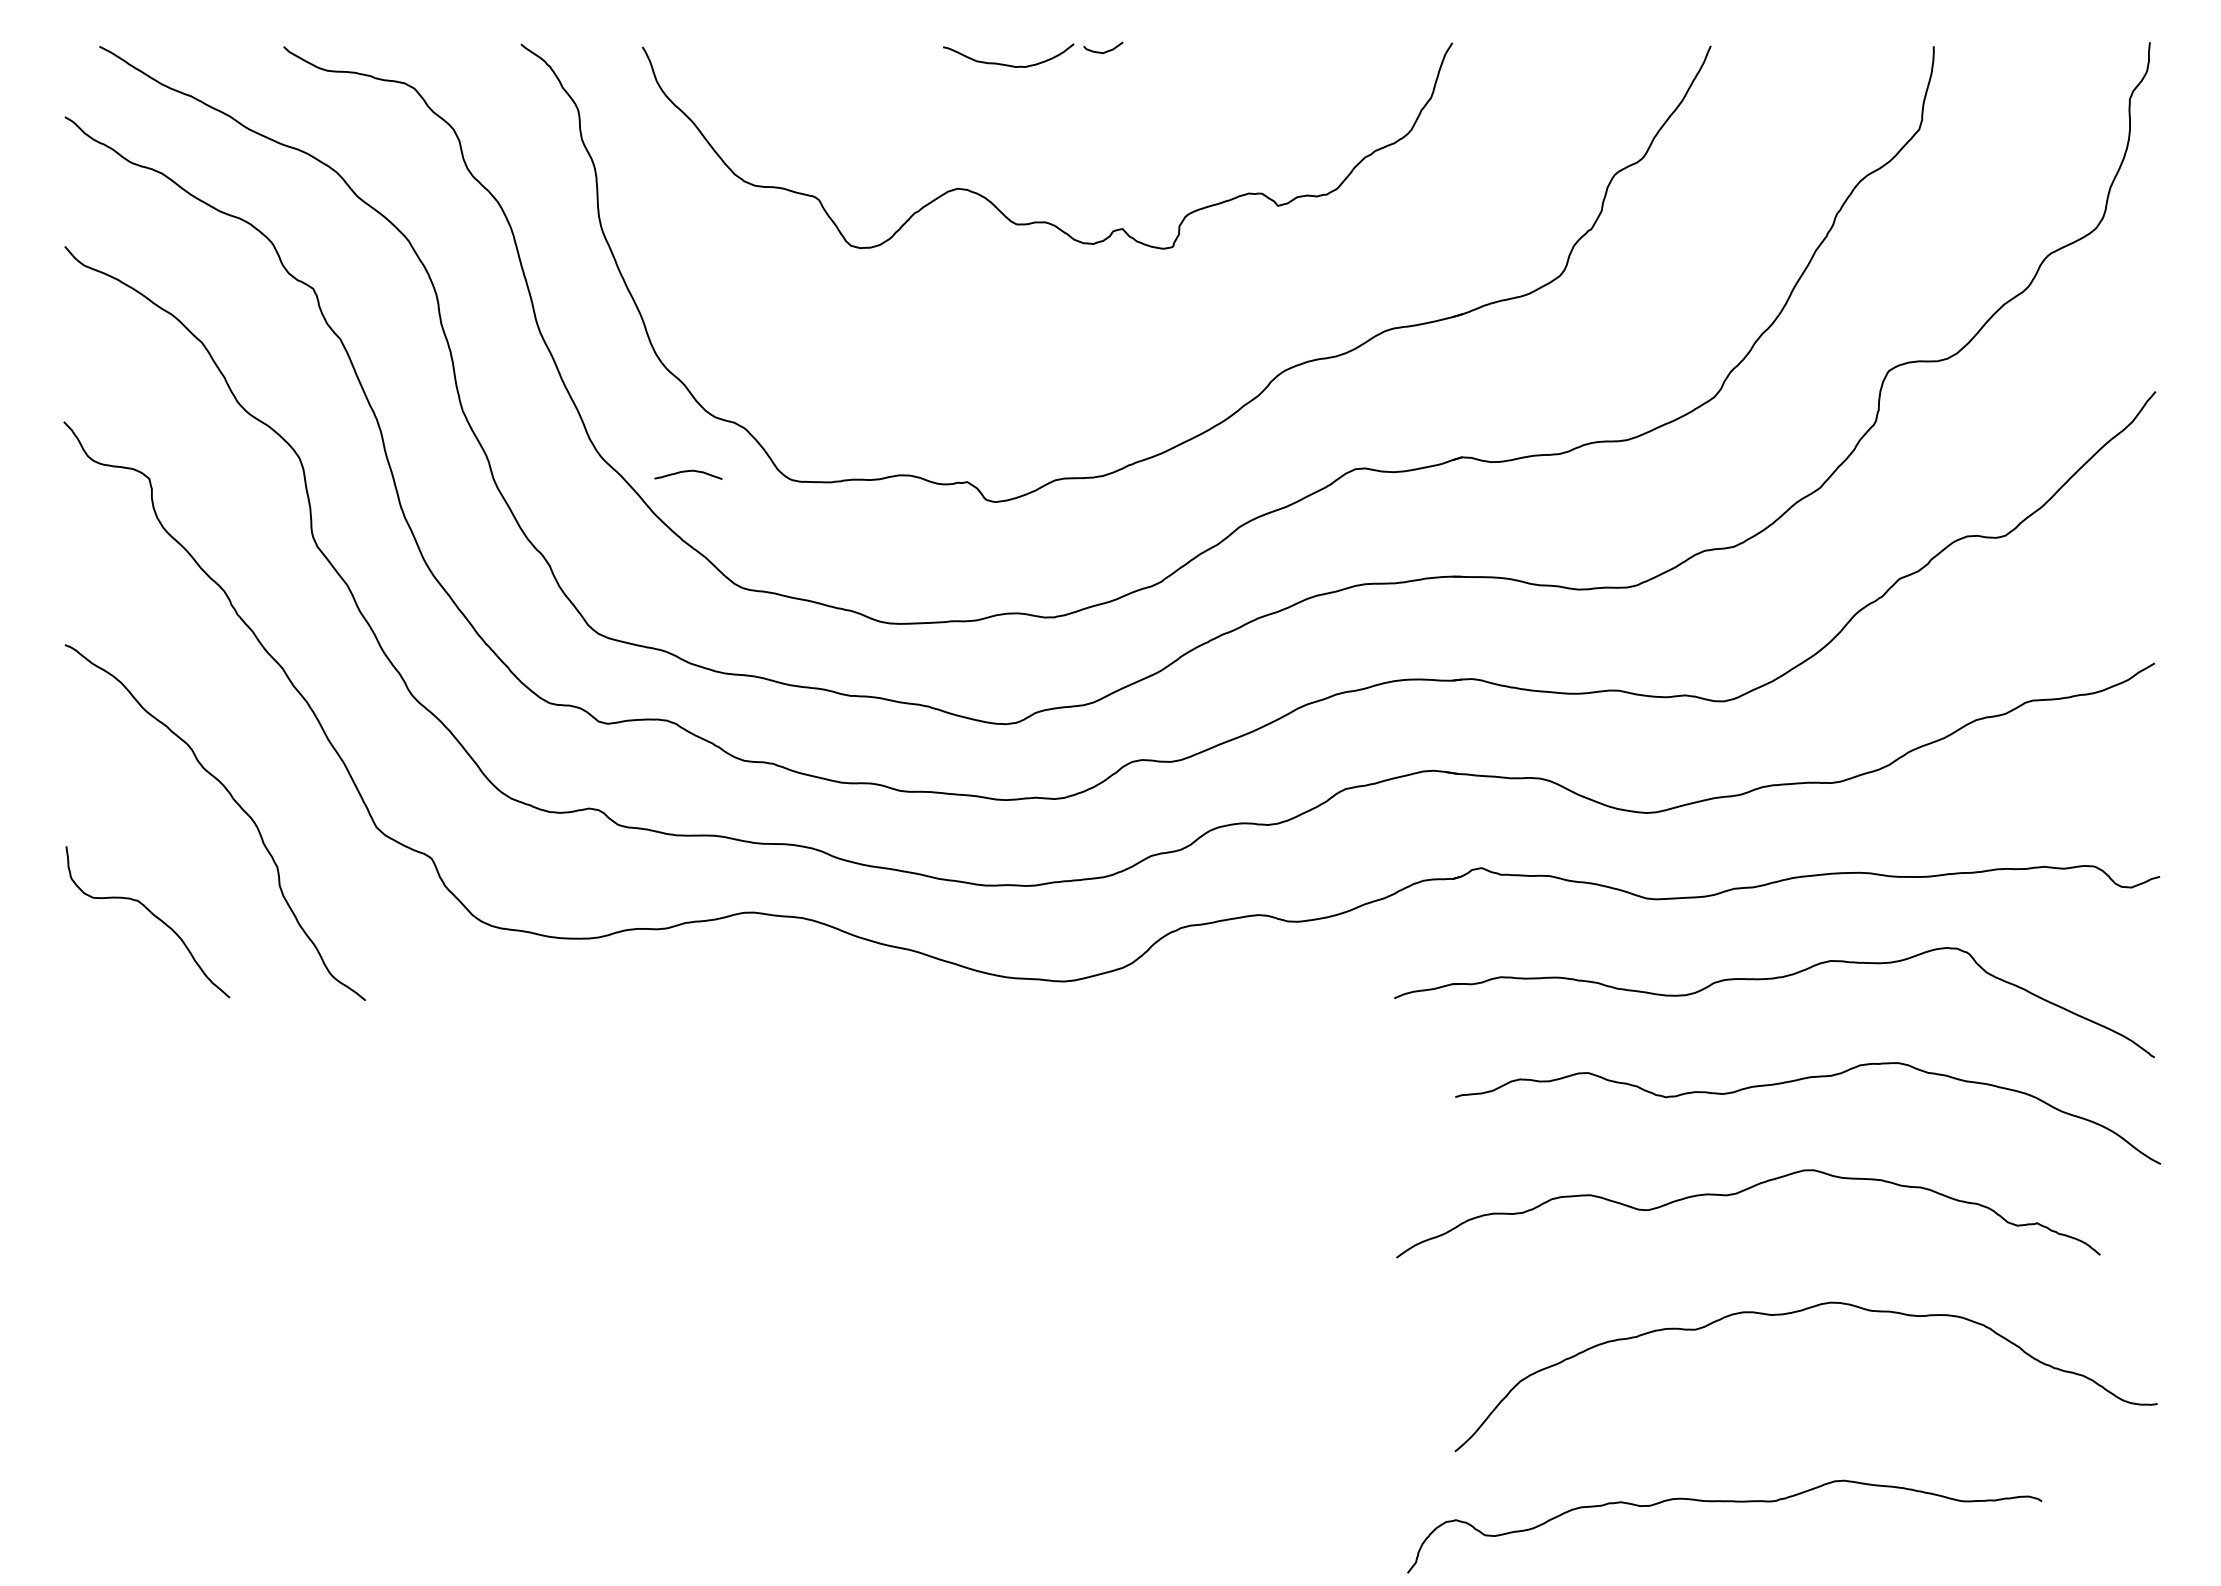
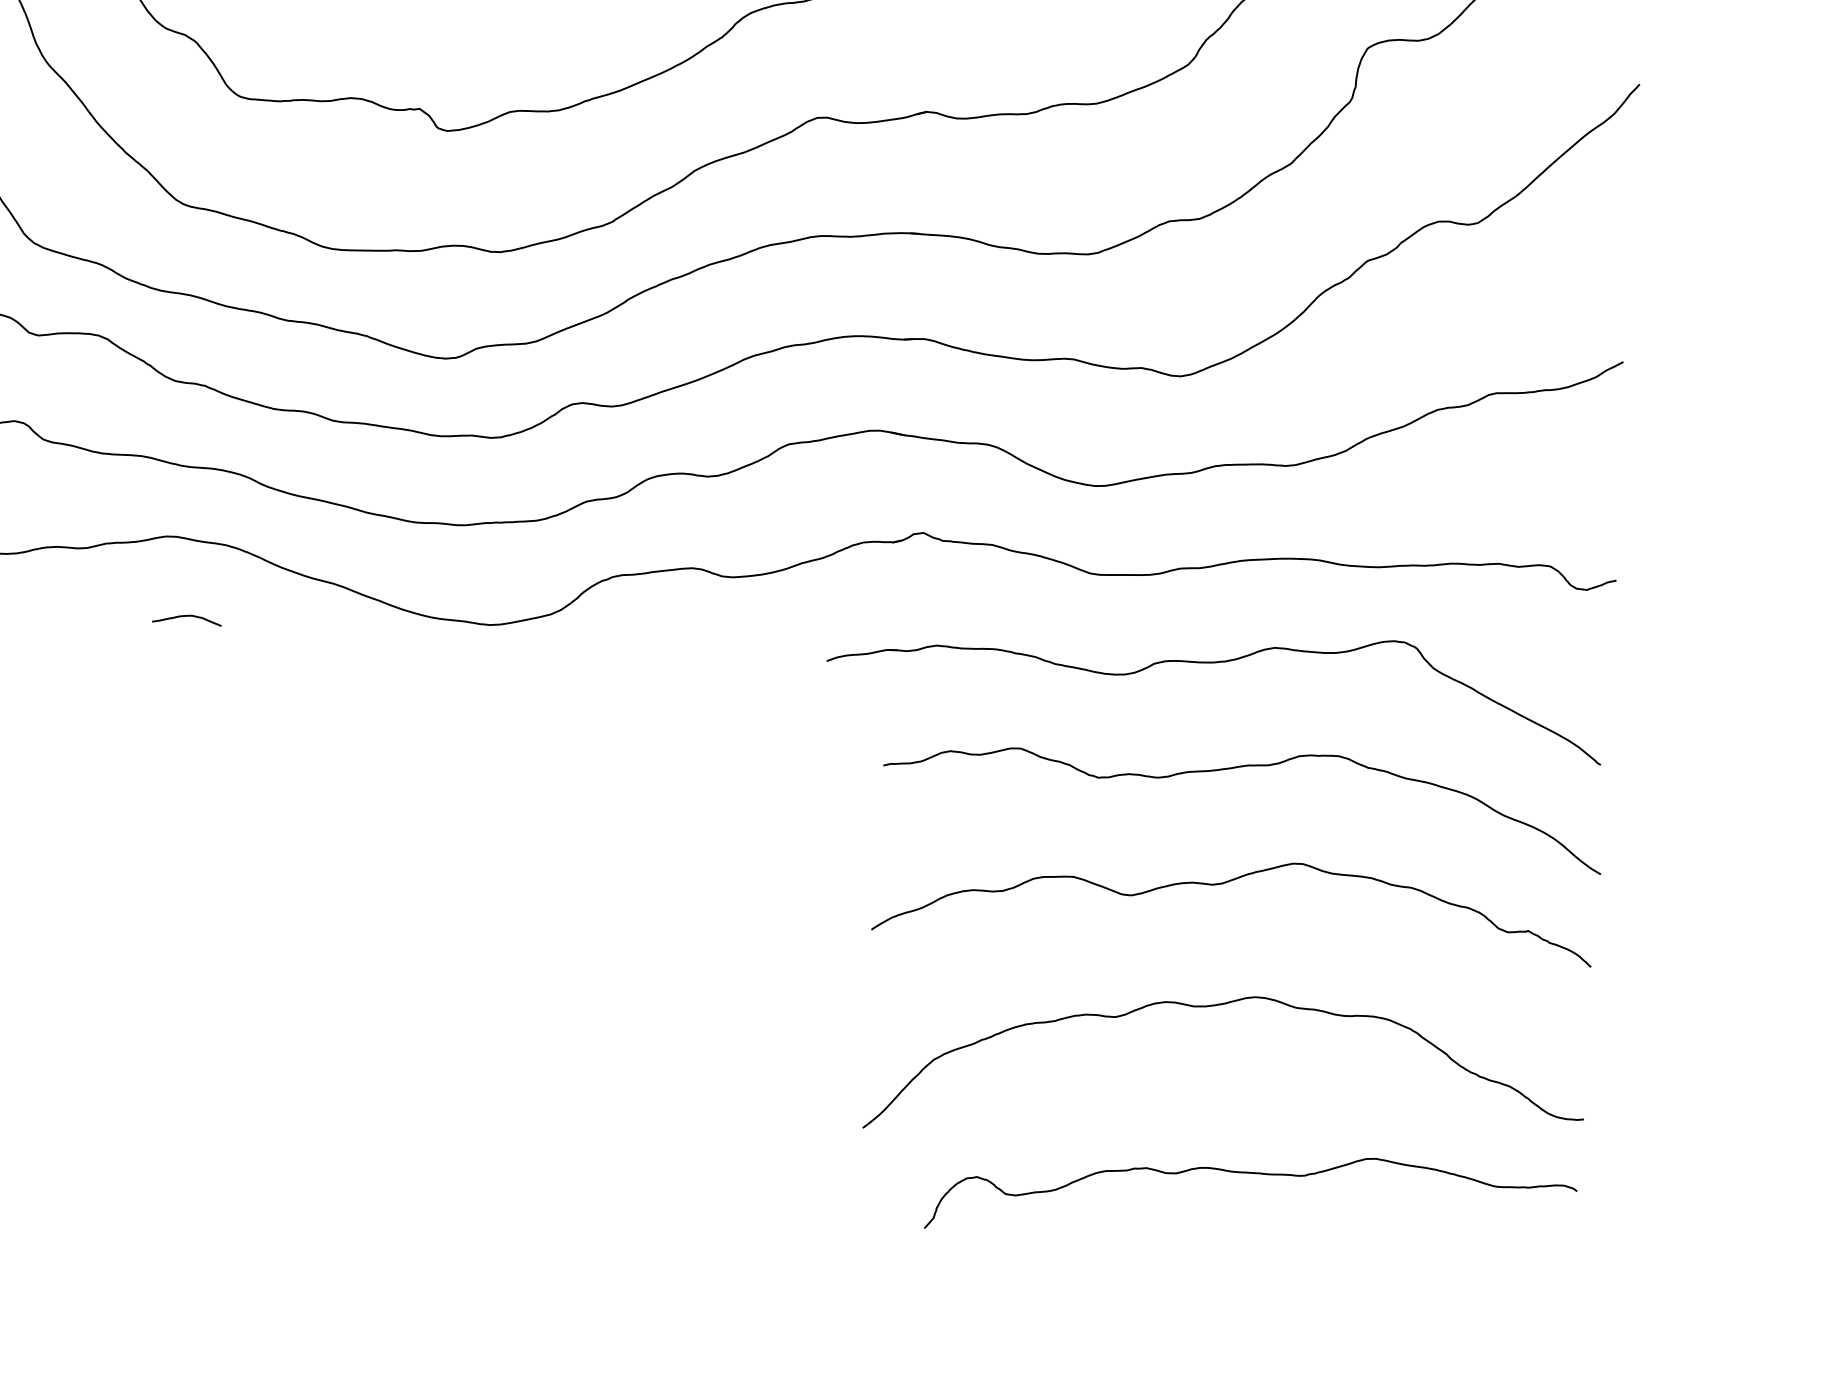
curve: (687, 472) -> (186, 617), moved
curve: (1739, 1193) -> (1225, 883), moved
curve: (1724, 1502) -> (1252, 1174), moved

